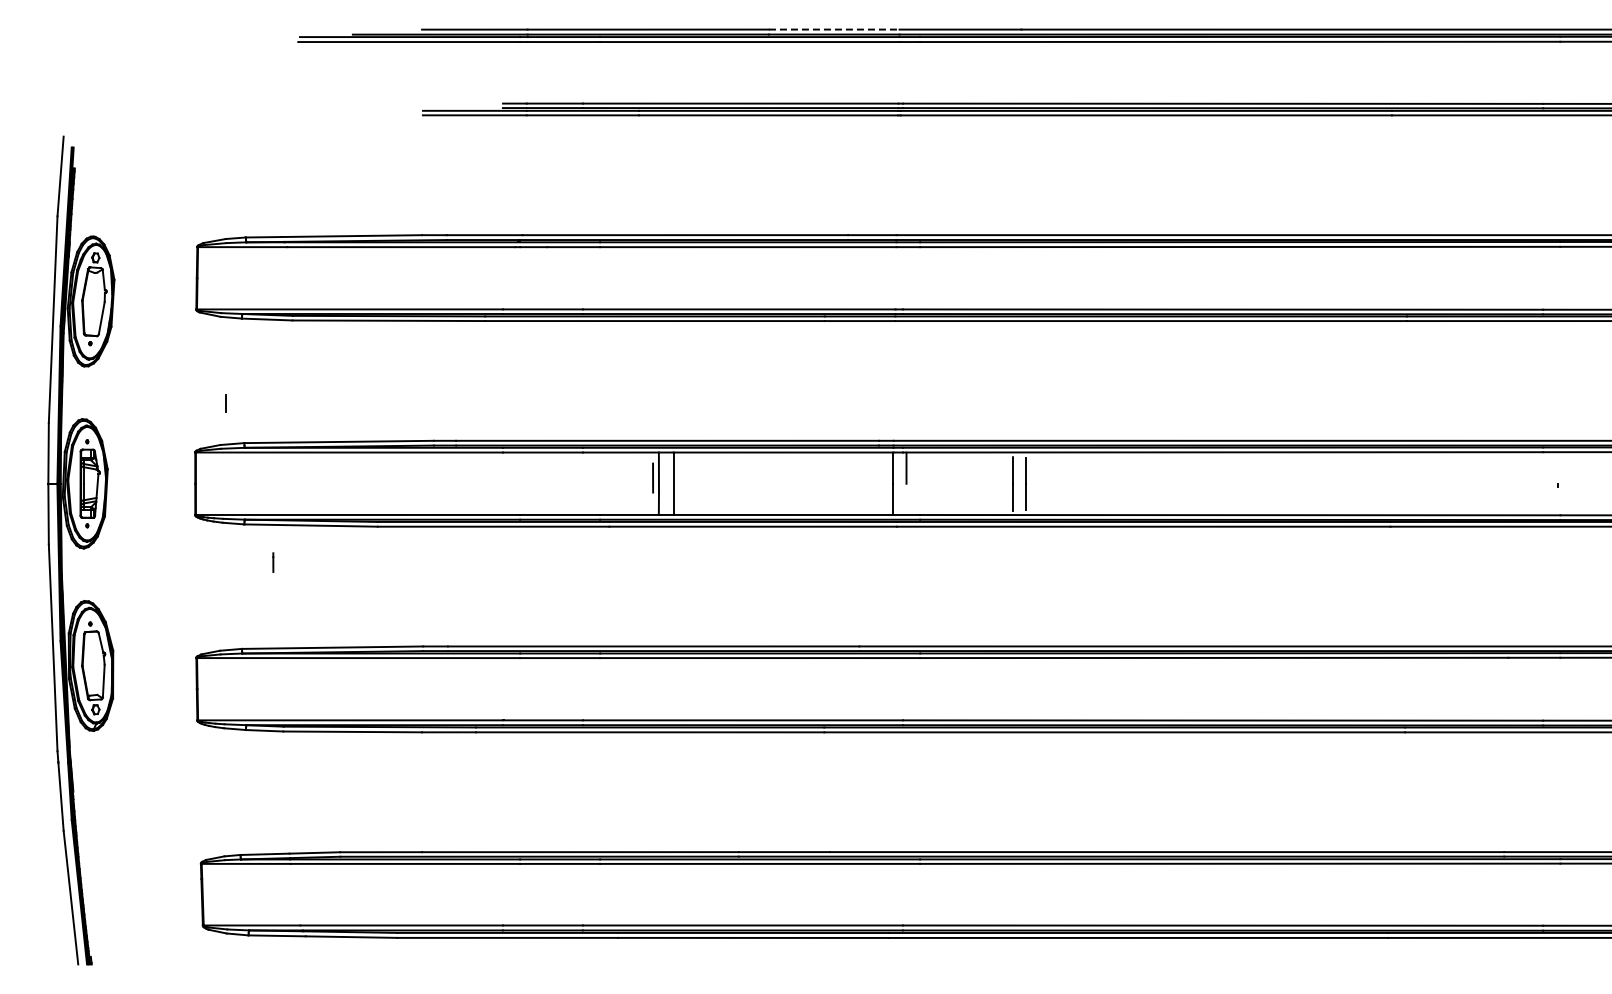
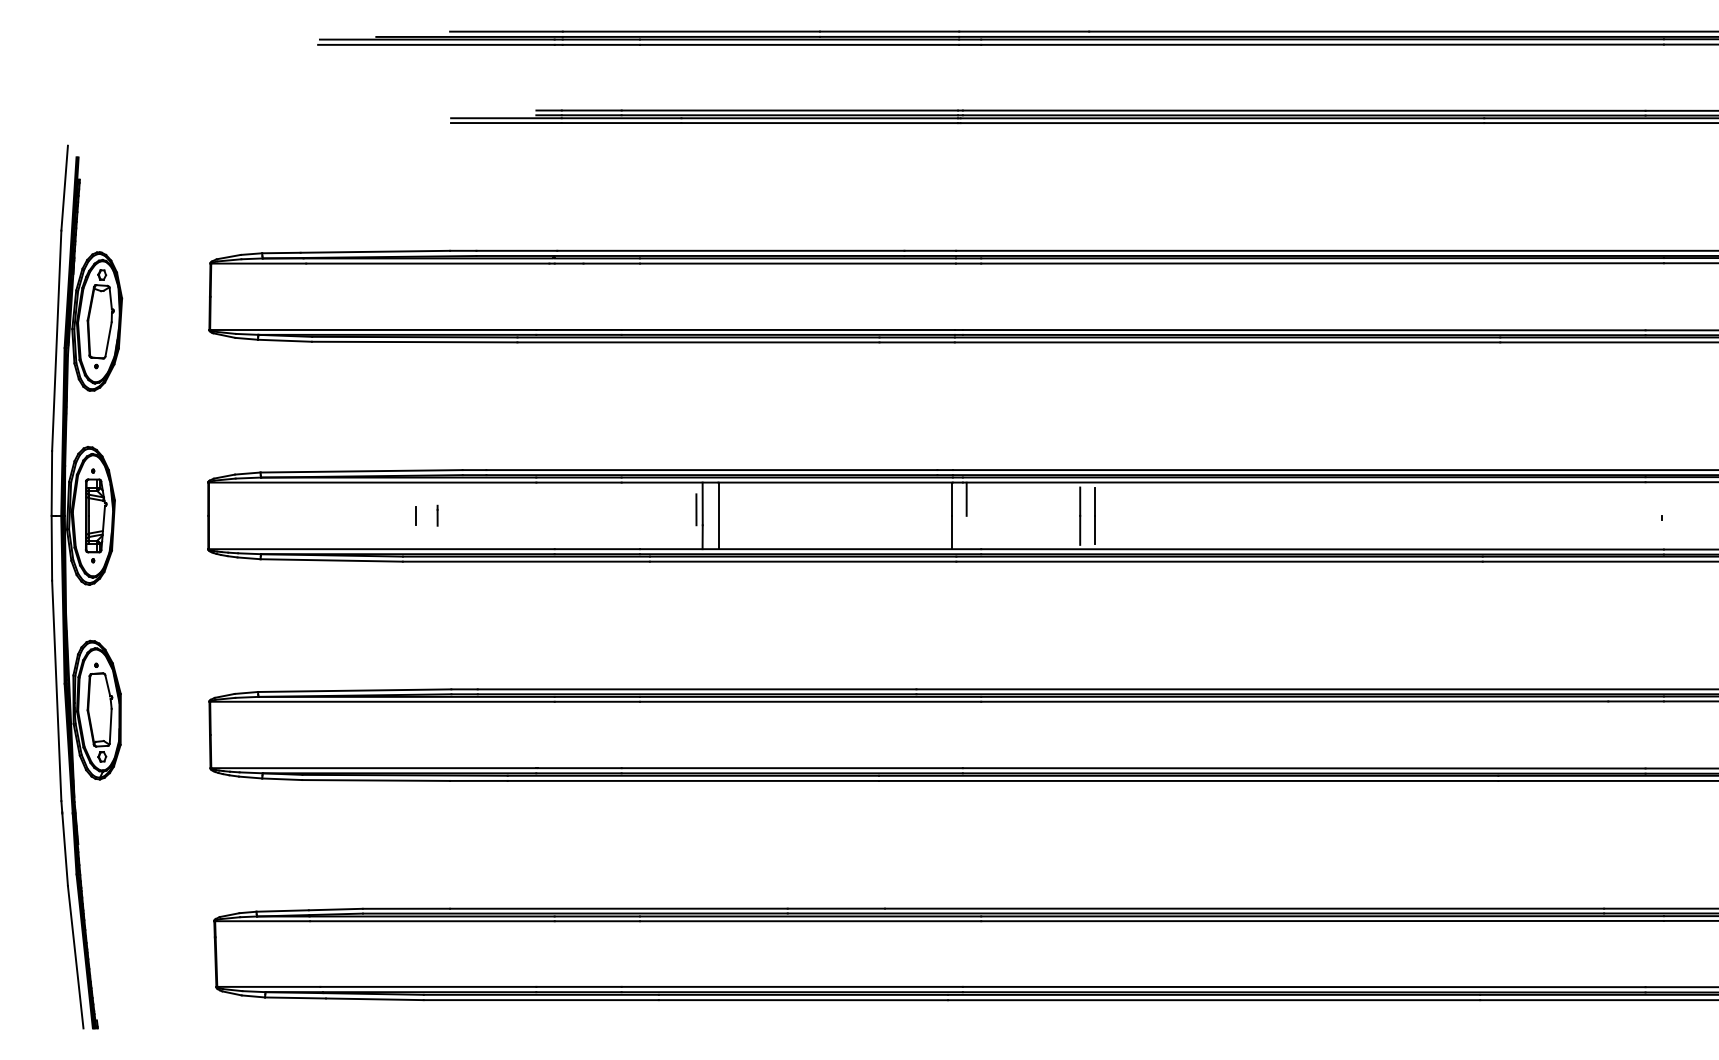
line: (834, 29) -> (889, 31), dashed -> solid
line: (225, 403) -> (415, 515), moved
line: (273, 562) -> (437, 515), moved

